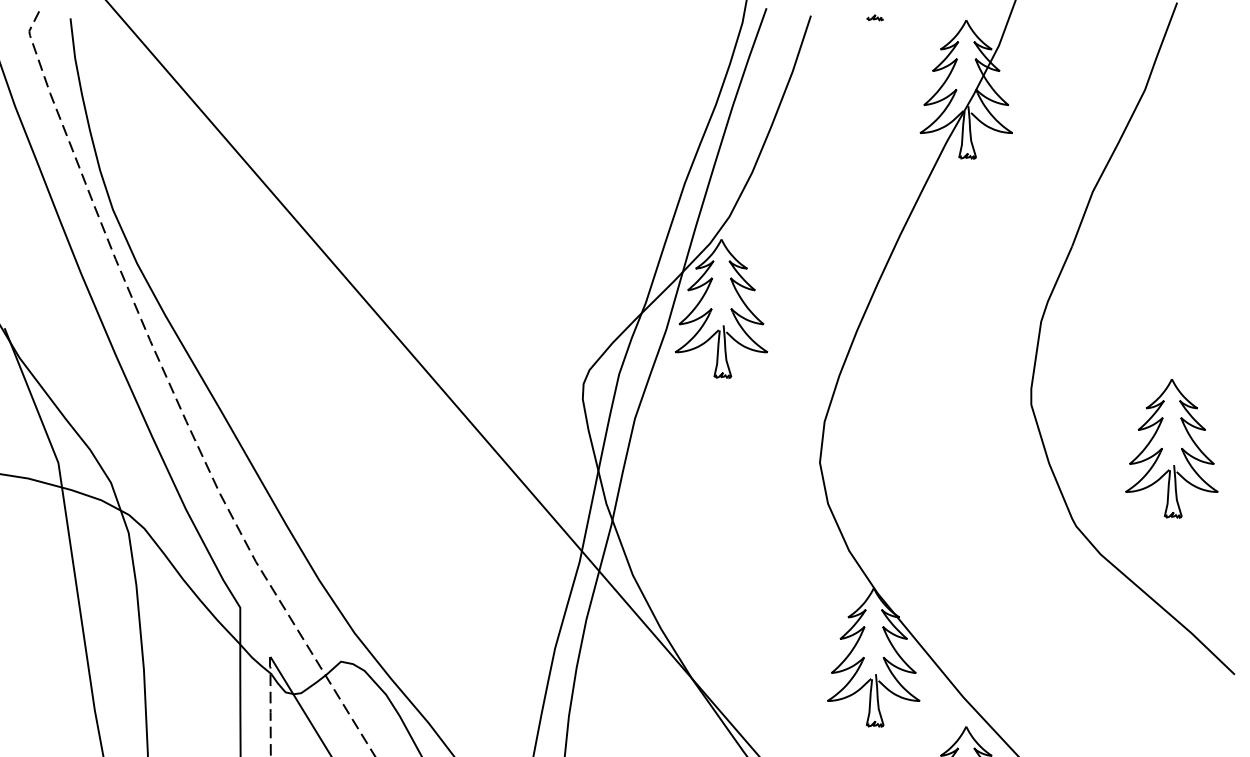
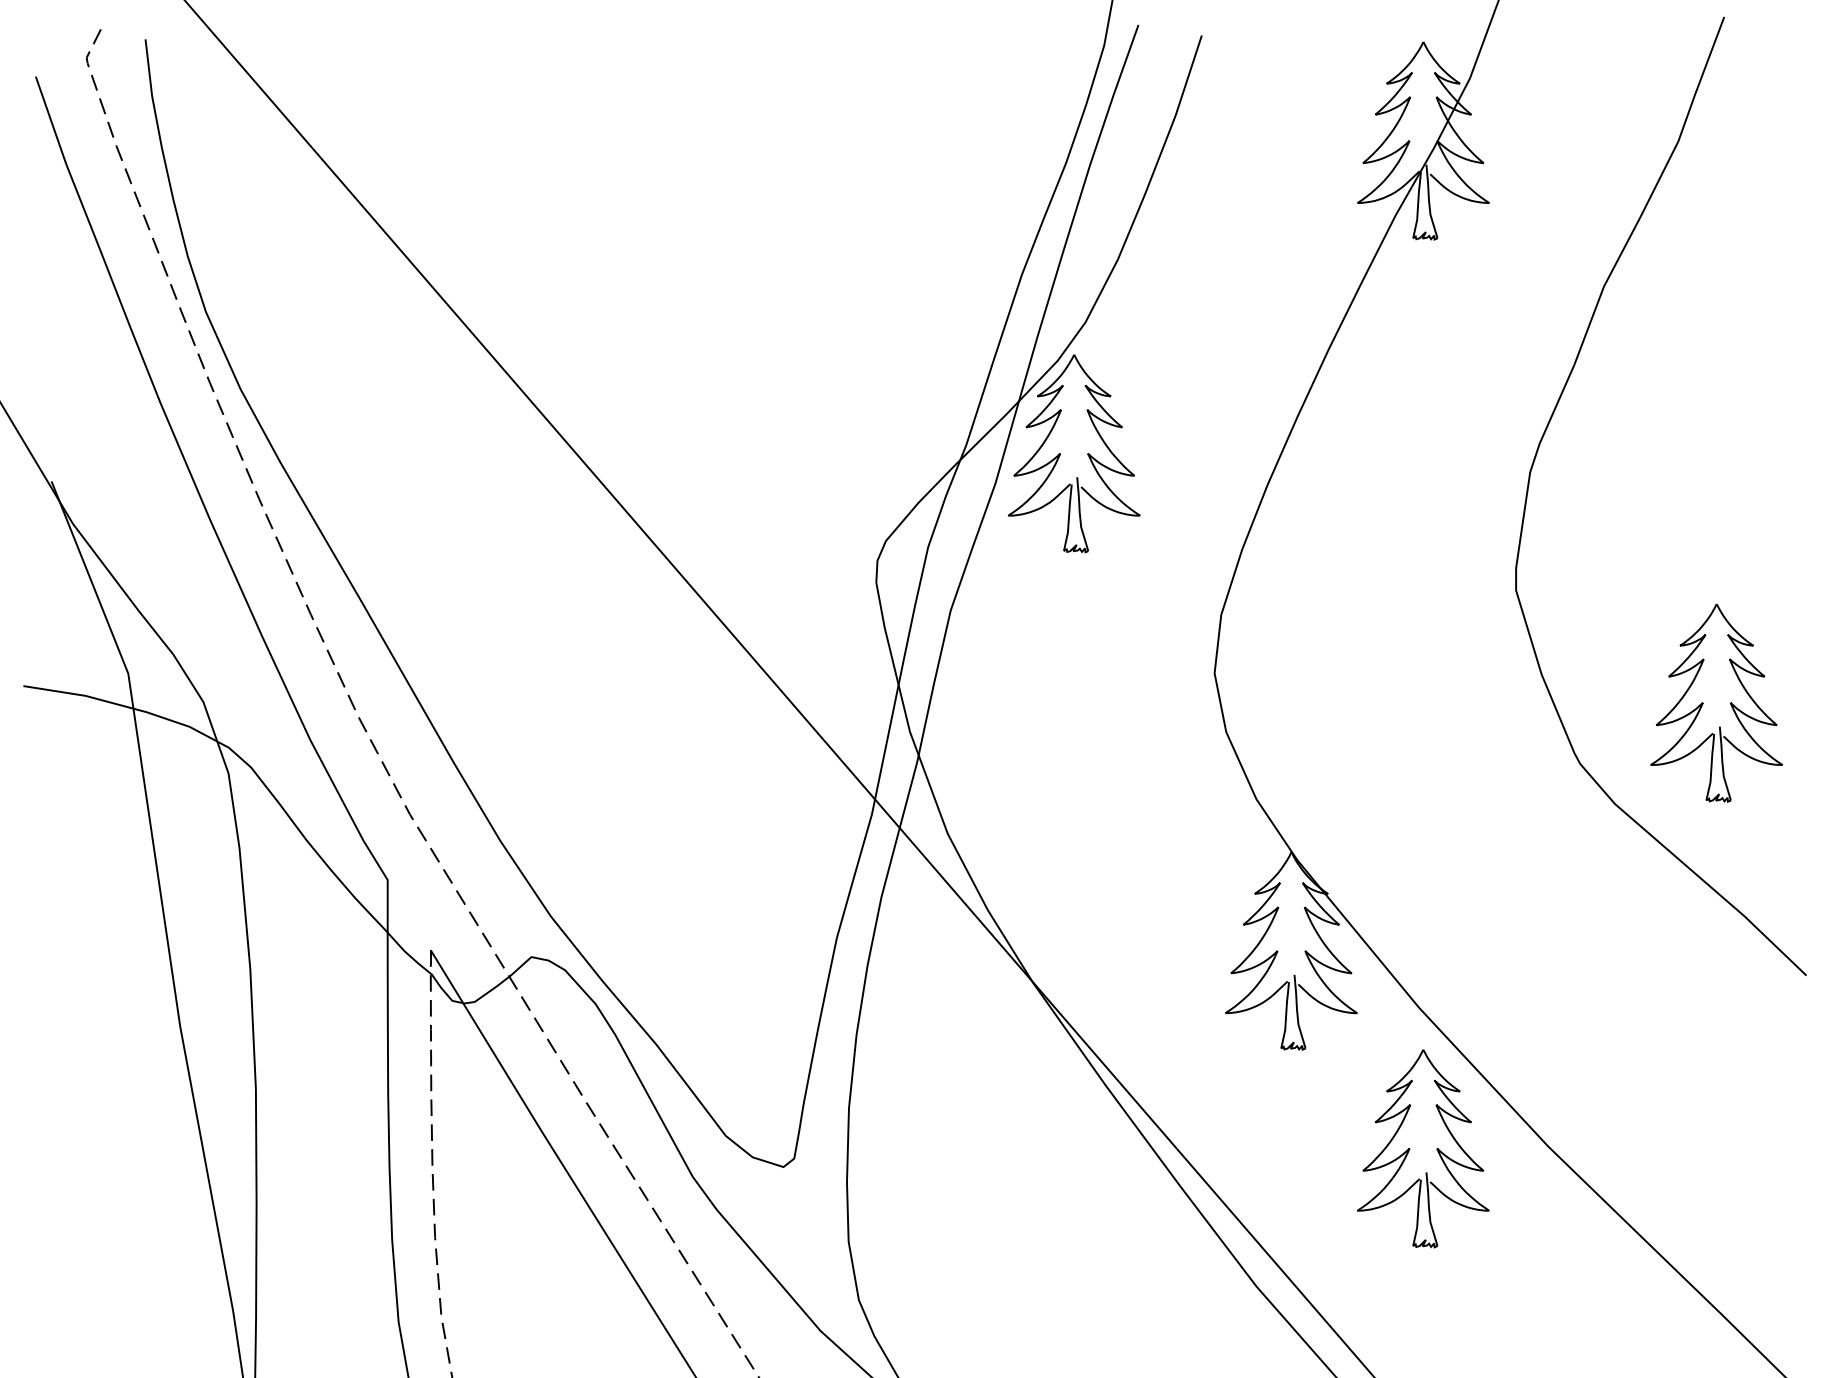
curve: (874, 17) -> (1292, 38), removed
part: (1162, 448) -> (1703, 702), moved

